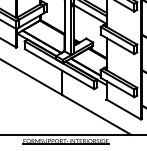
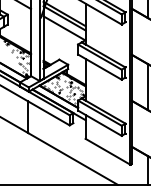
hatch: (53, 37) -> (16, 58), added
hatch: (88, 61) -> (62, 89), added

